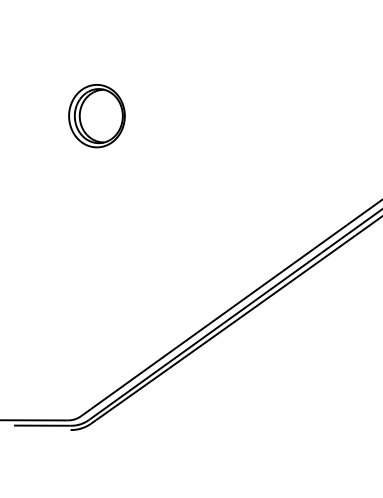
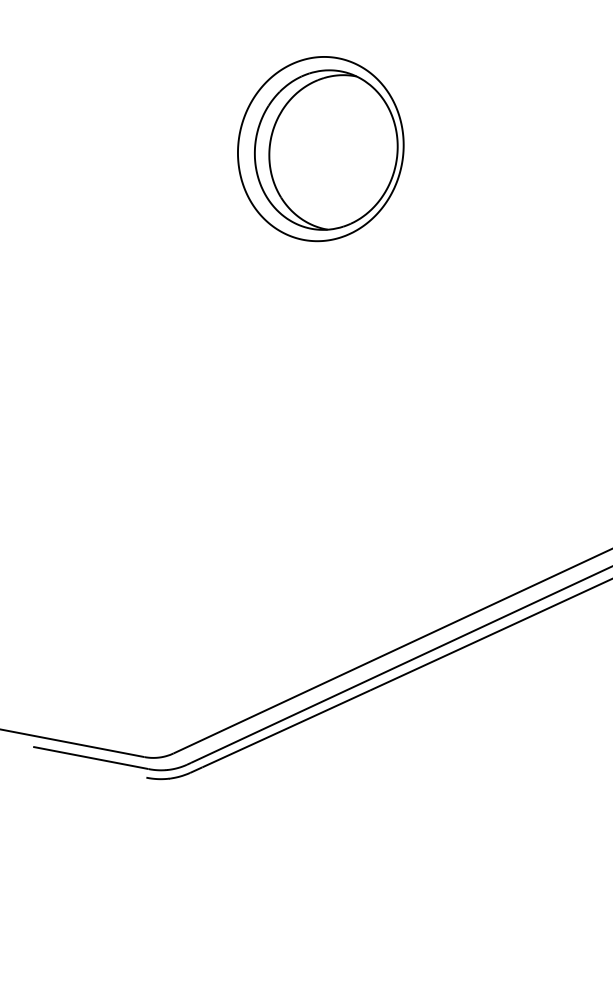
part: (96, 115) -> (320, 147), size x1.43

